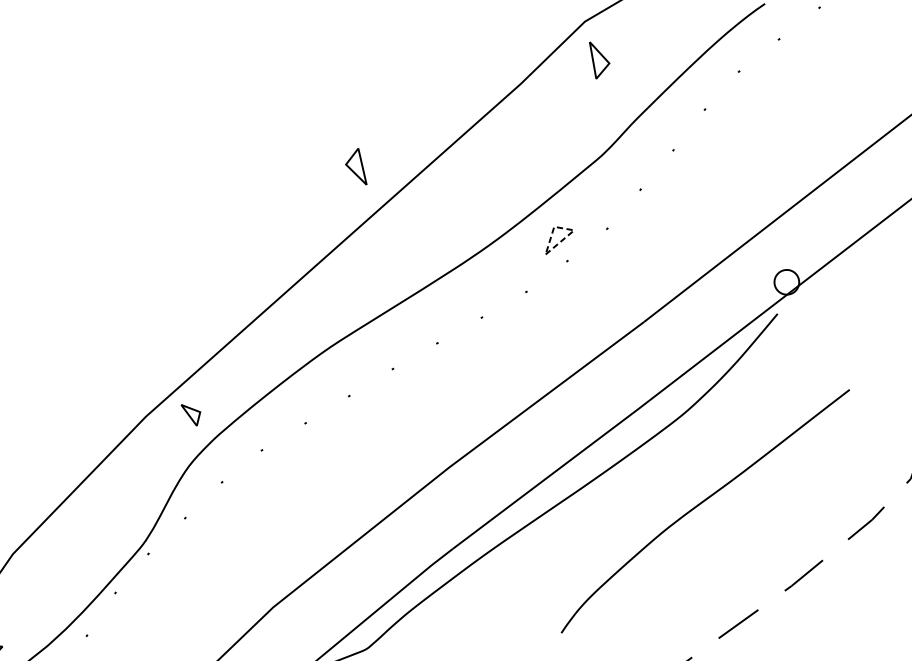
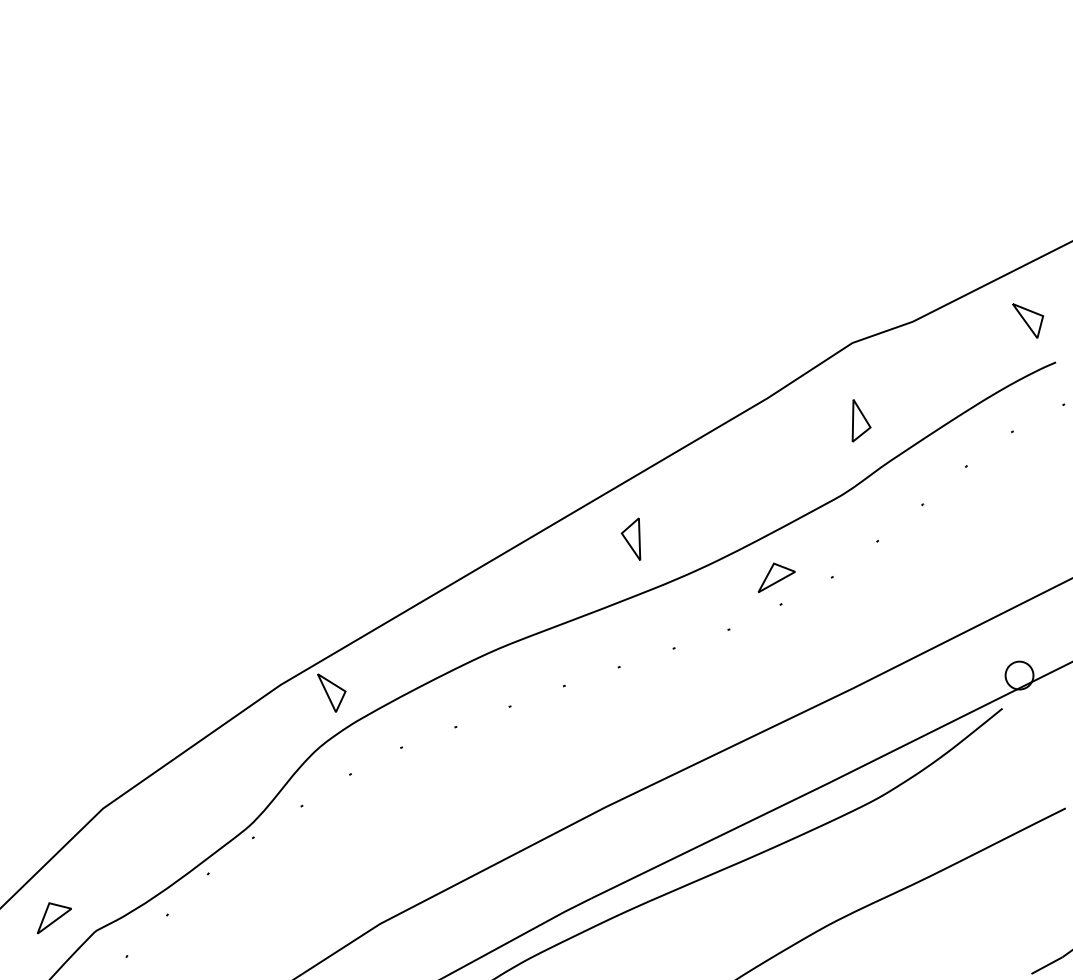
part: (600, 58) -> (861, 420), moved
part: (354, 167) -> (630, 538), moved
line: (567, 229) -> (788, 569), dashed -> solid
part: (191, 414) -> (331, 692), size x1.43

